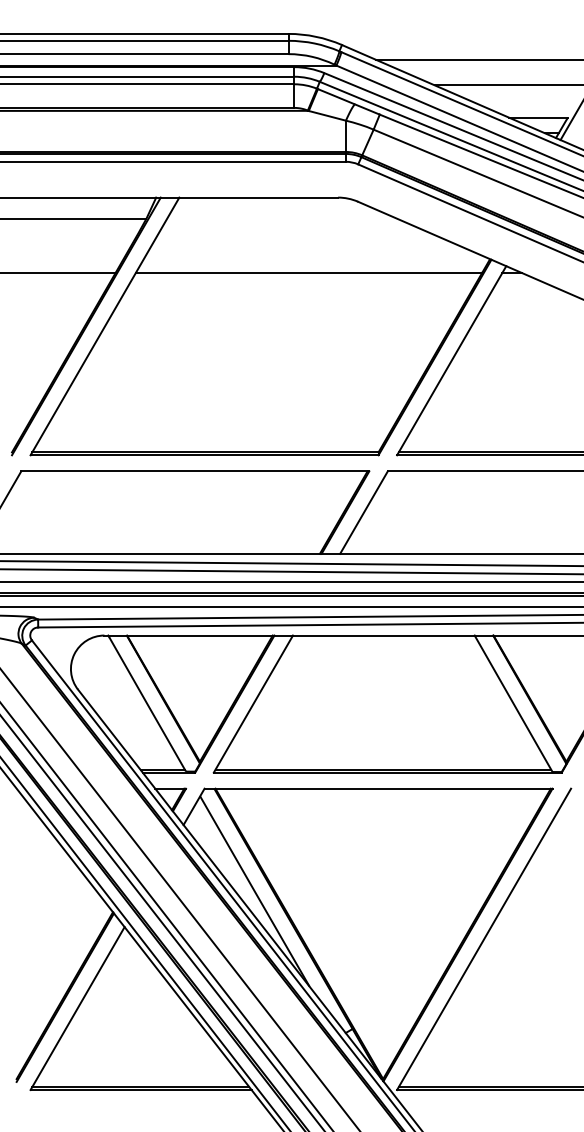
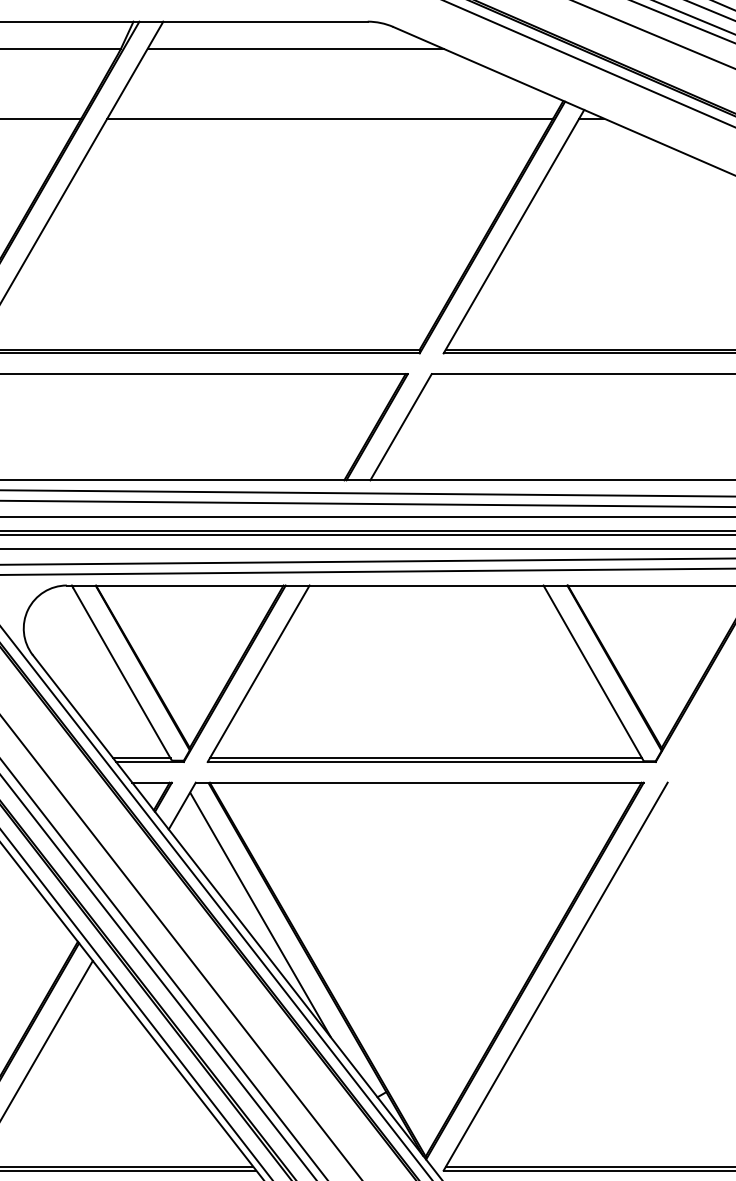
line: (282, 218) -> (296, 48), added

